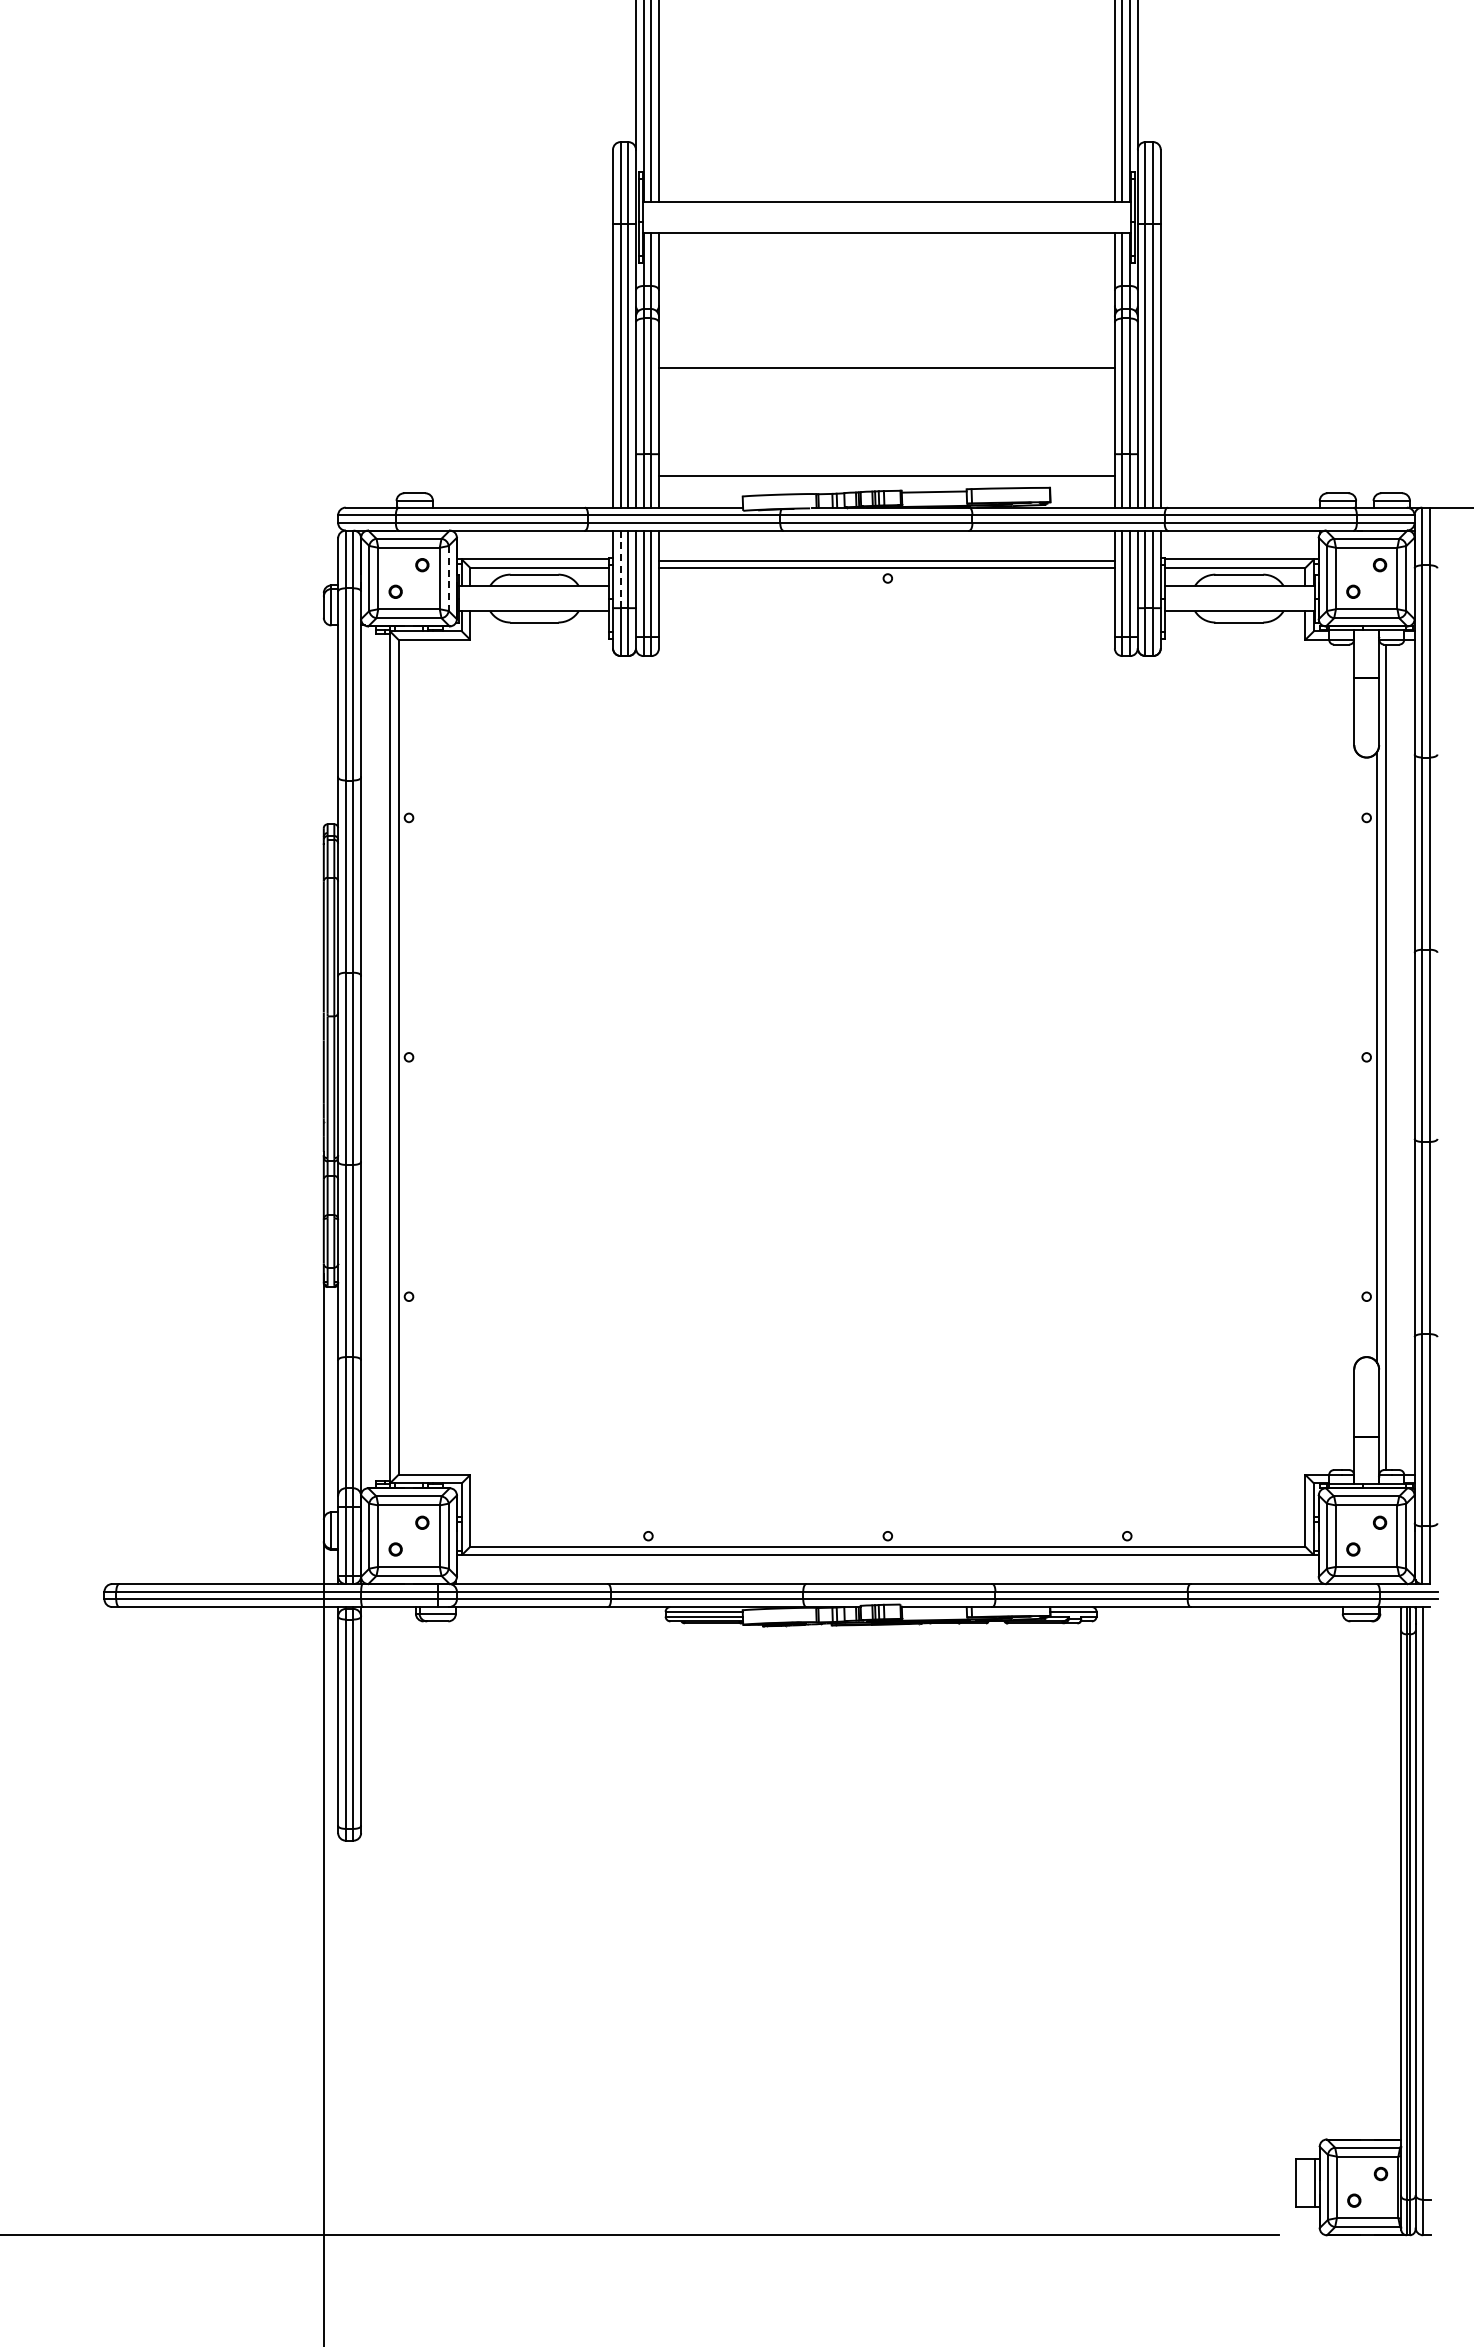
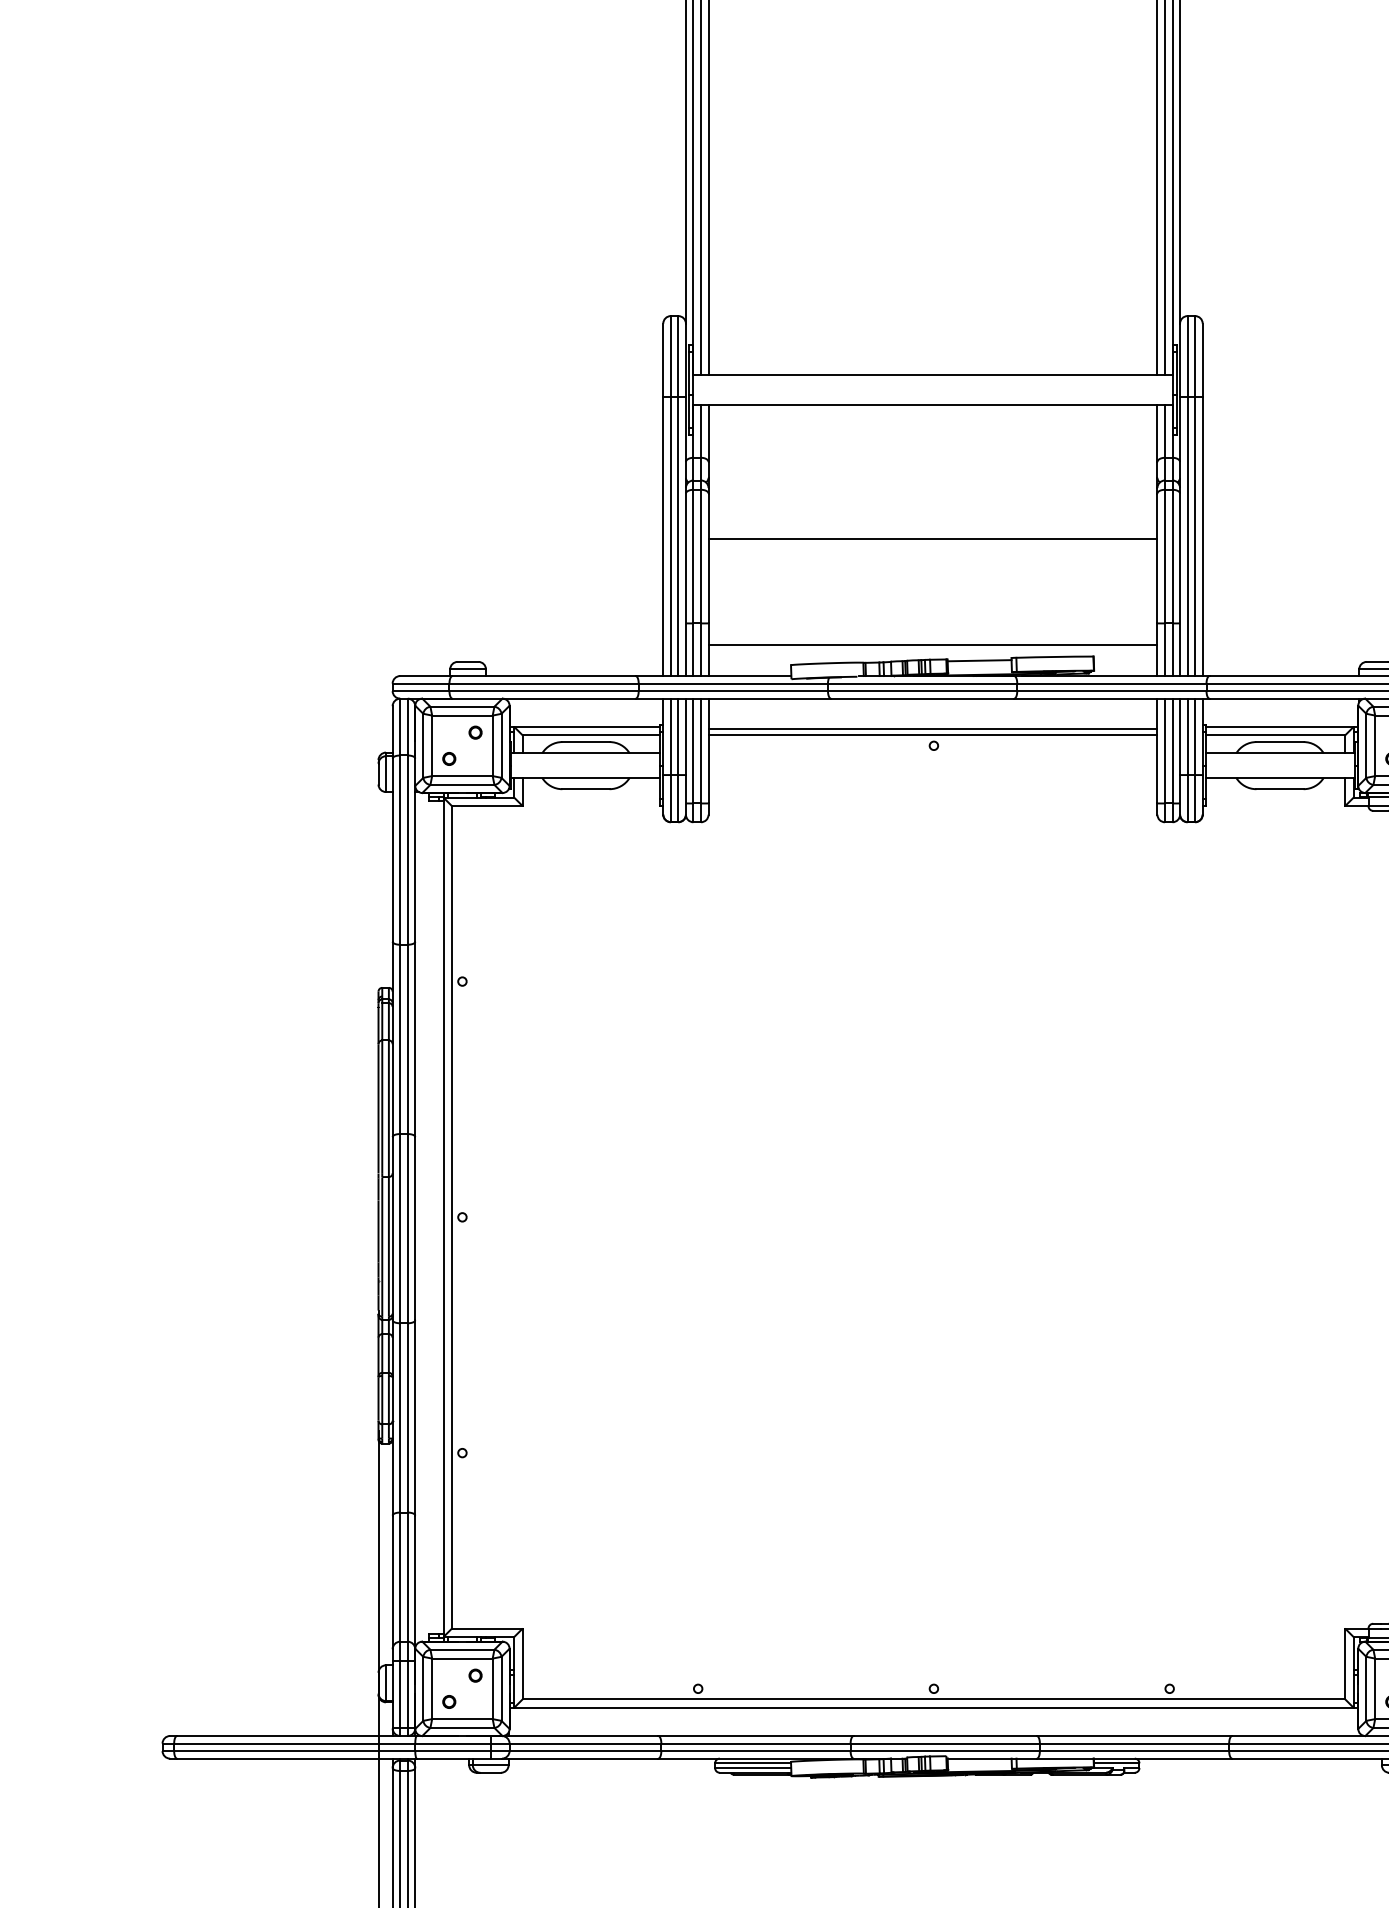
line: (620, 569) -> (670, 736), dashed -> solid
line: (448, 578) -> (501, 745), dashed -> solid

